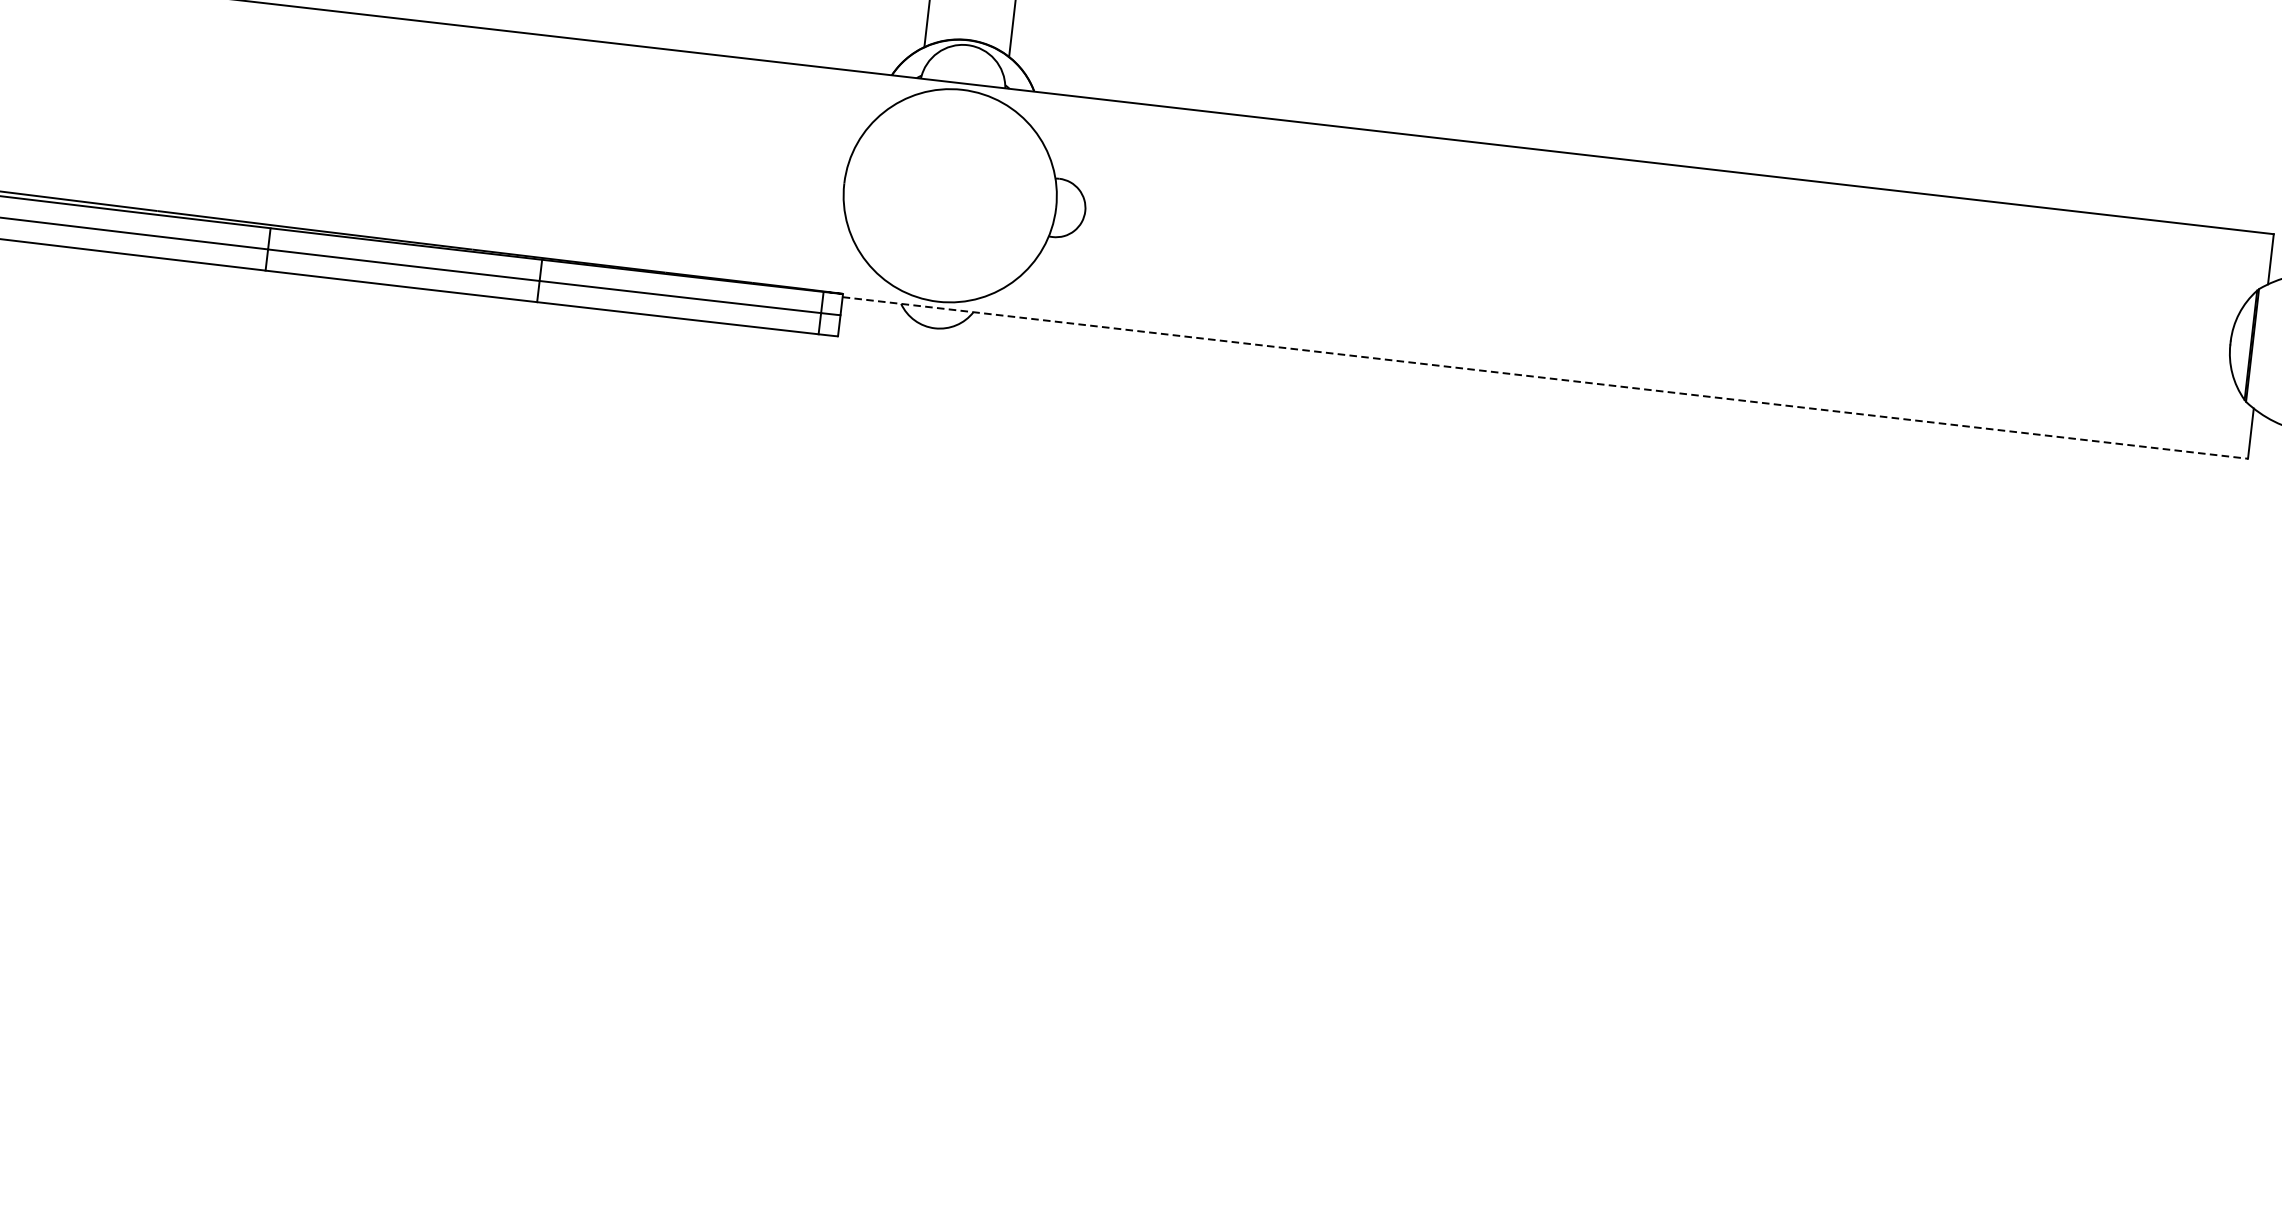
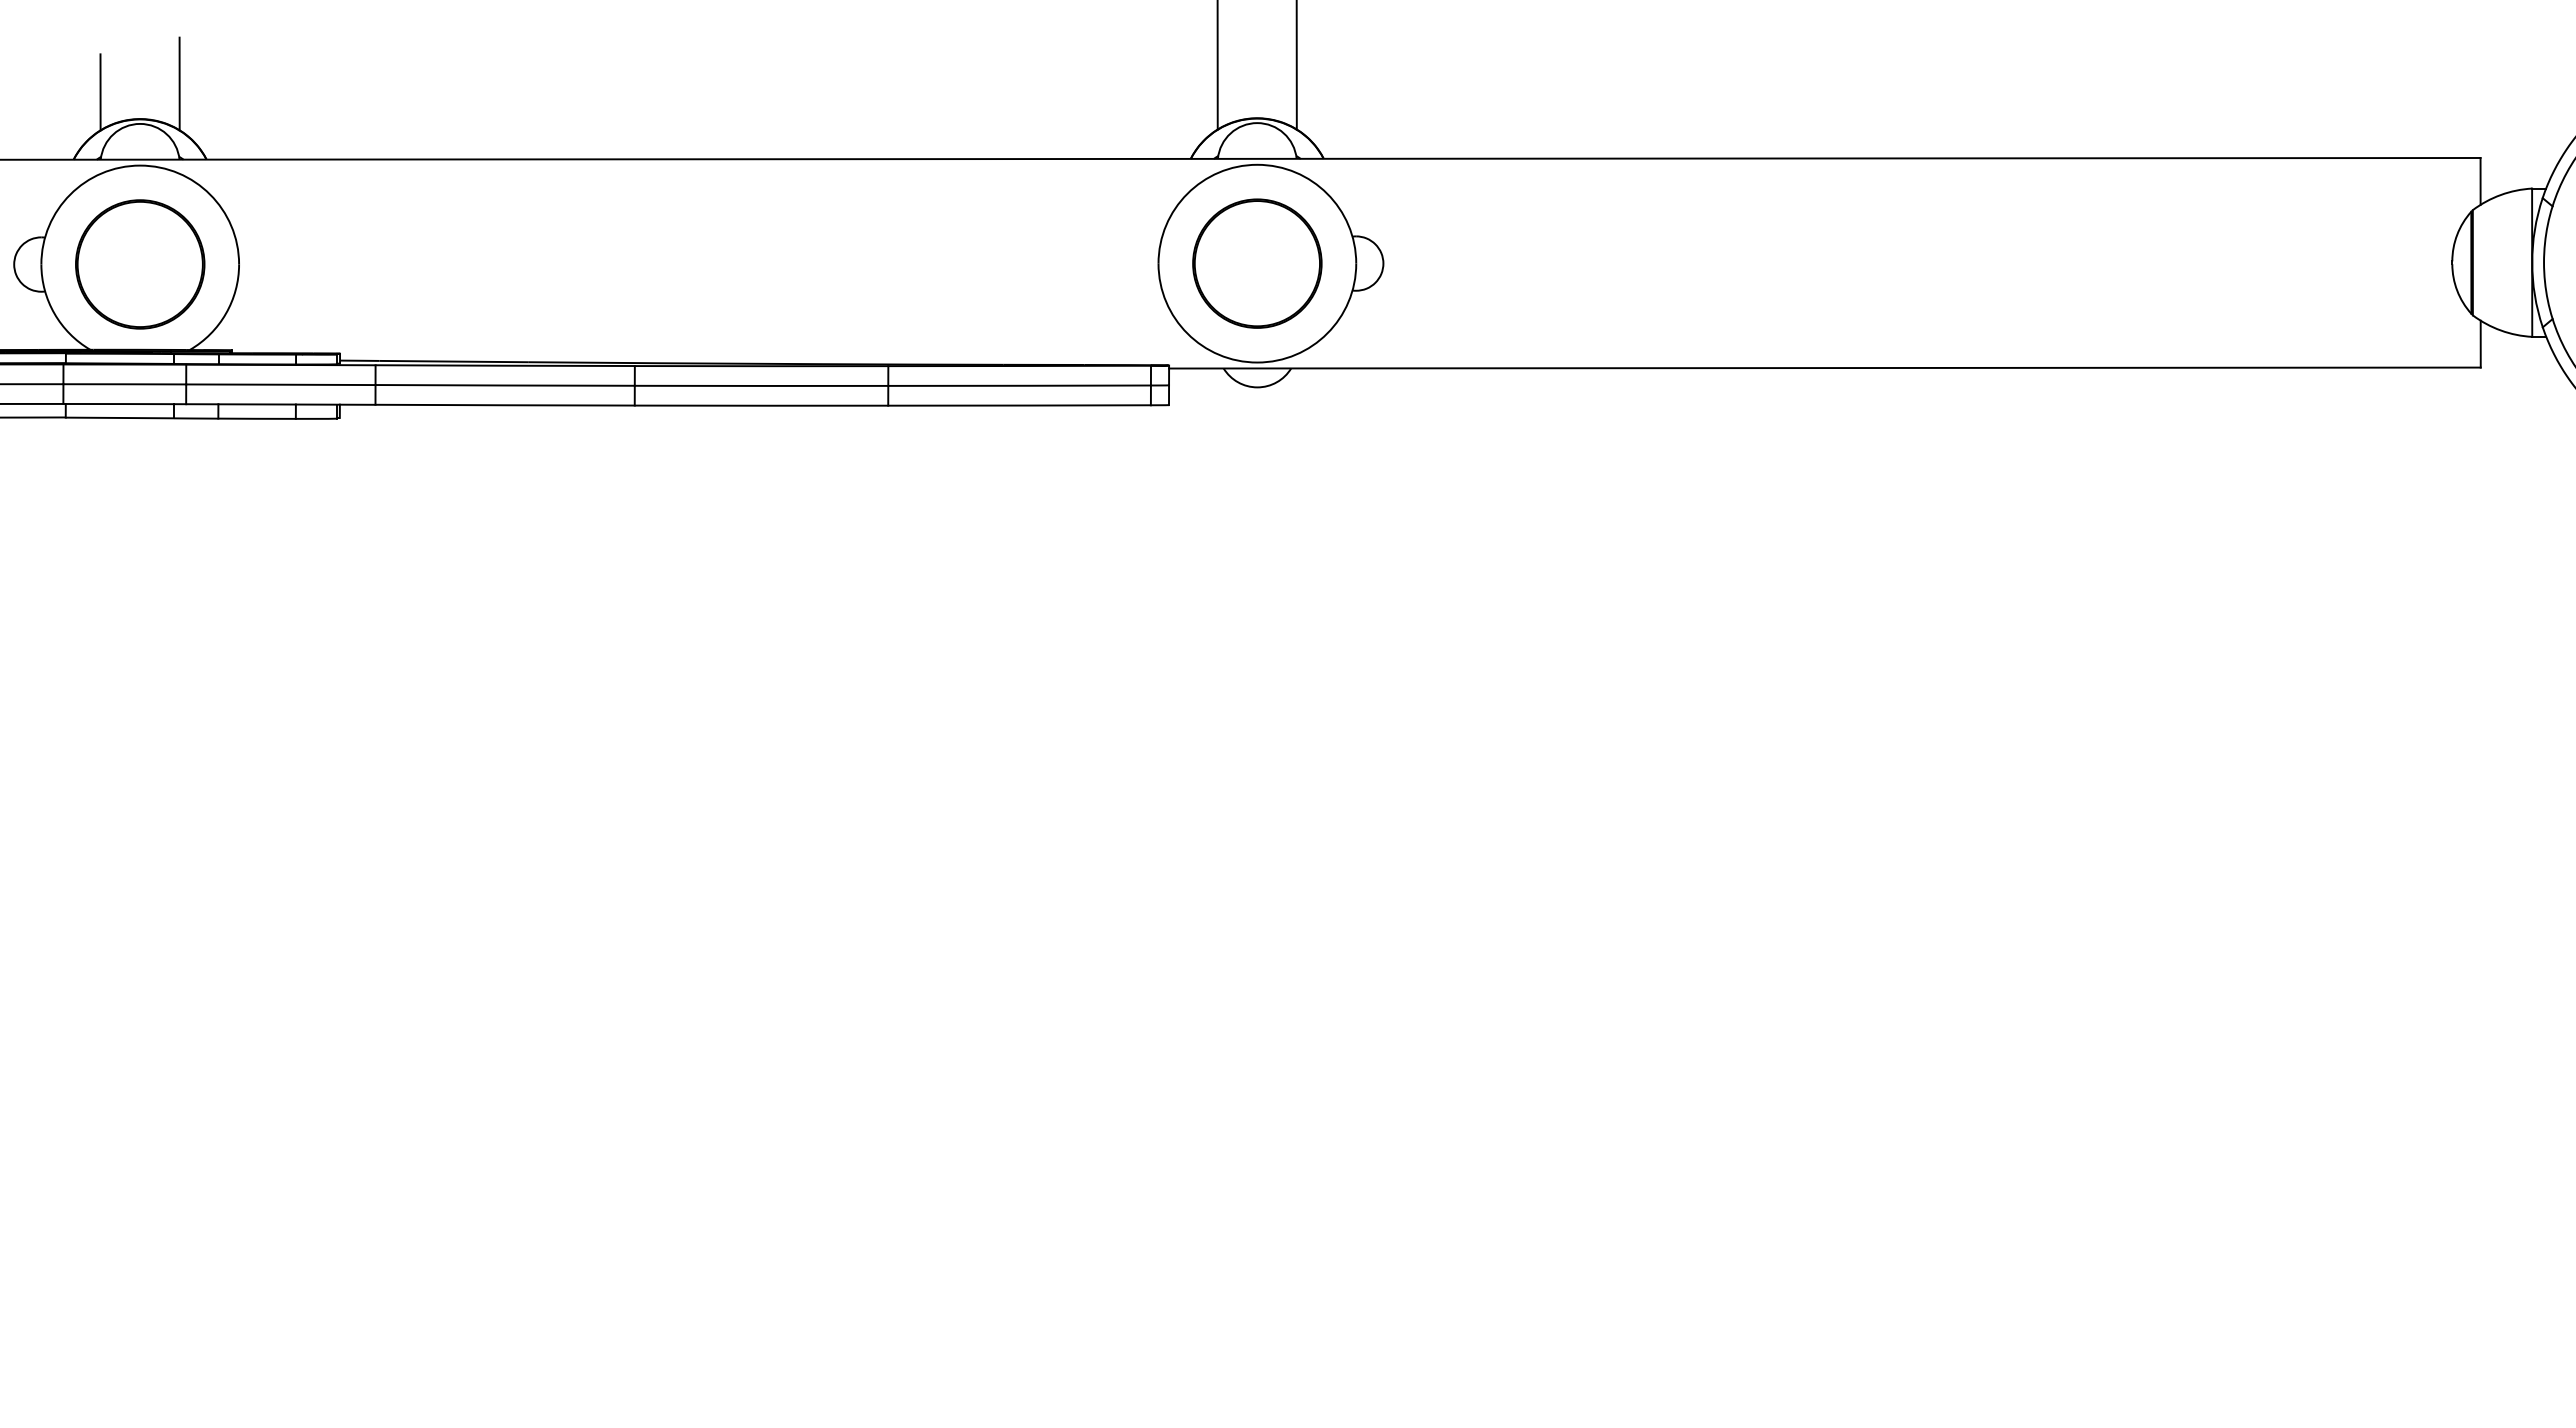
part: (950, 195) -> (1257, 263), added
line: (1544, 378) -> (1824, 368), dashed -> solid

